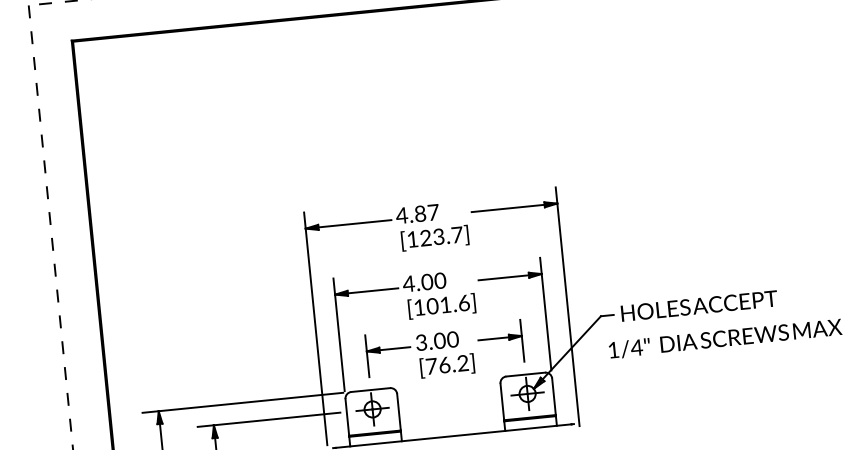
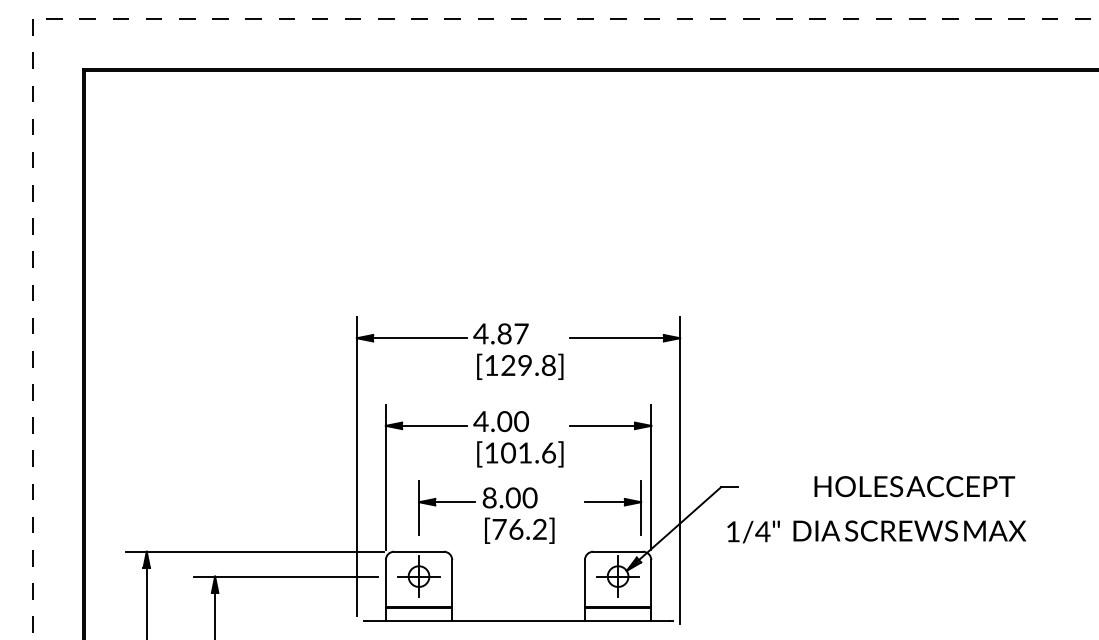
text: (448, 235) -> (537, 365), [123.7] -> [129.8]
text: (699, 305) -> (914, 486), moved
text: (421, 342) -> (489, 497), 3.00 -> 8.00
part: (500, 342) -> (613, 507), moved

